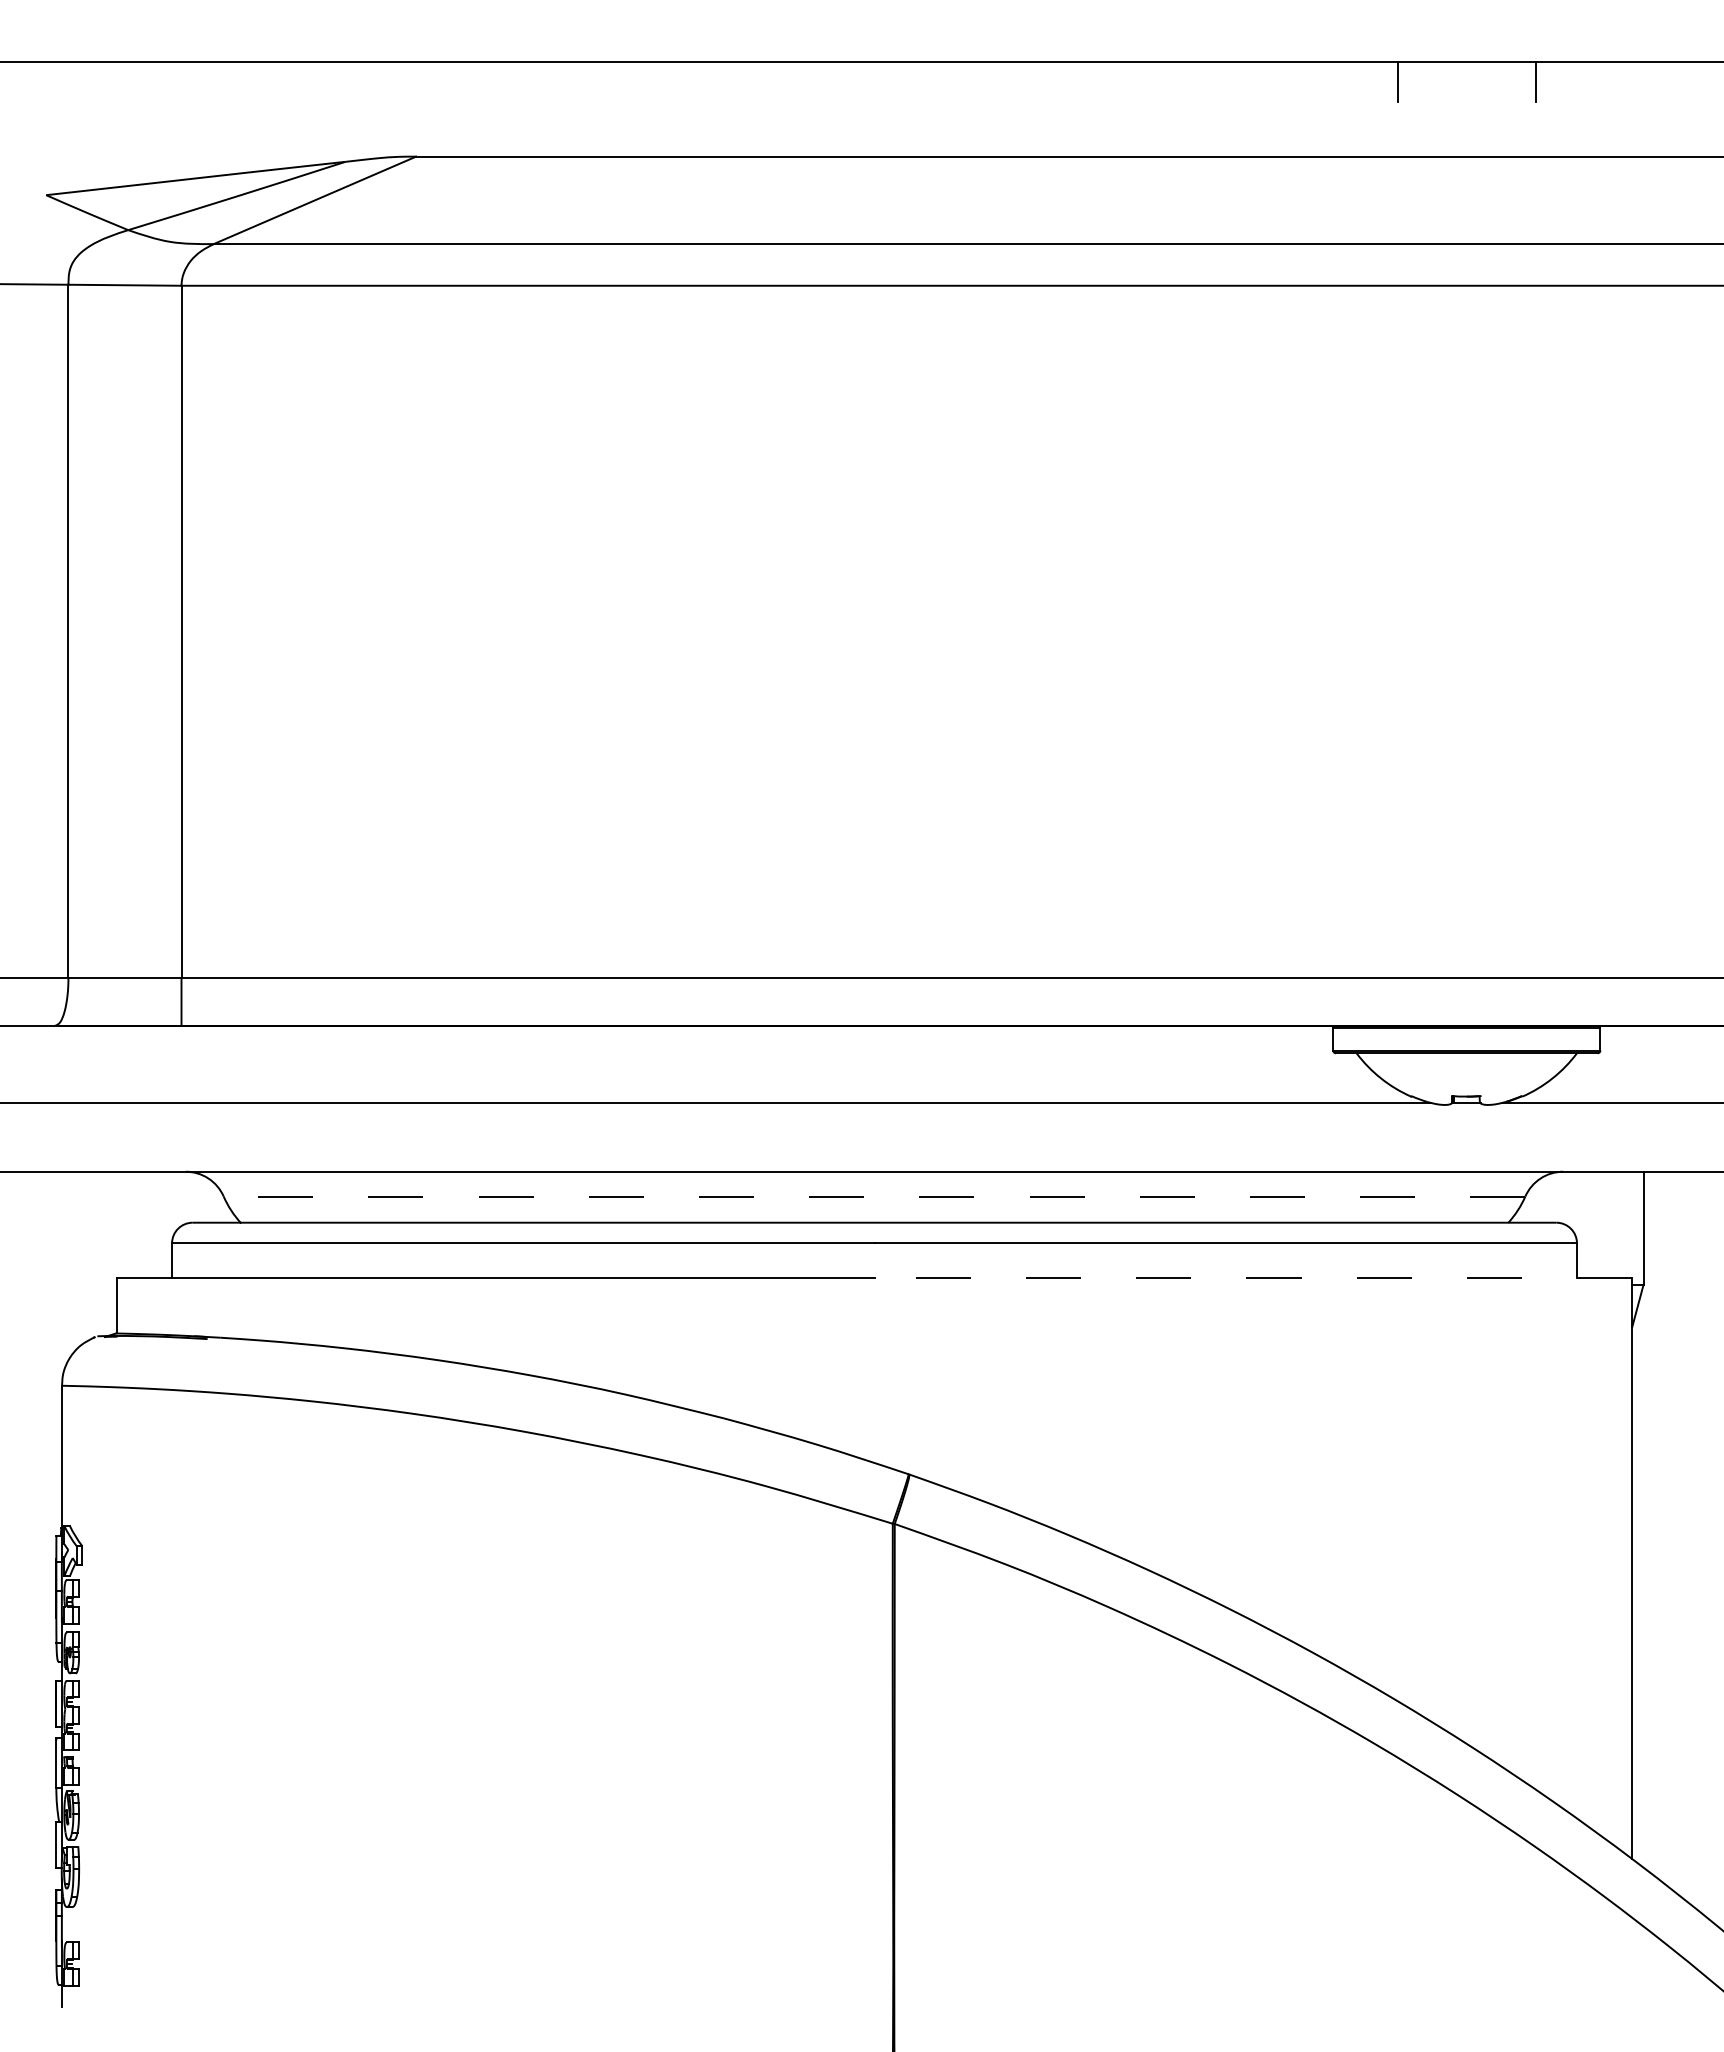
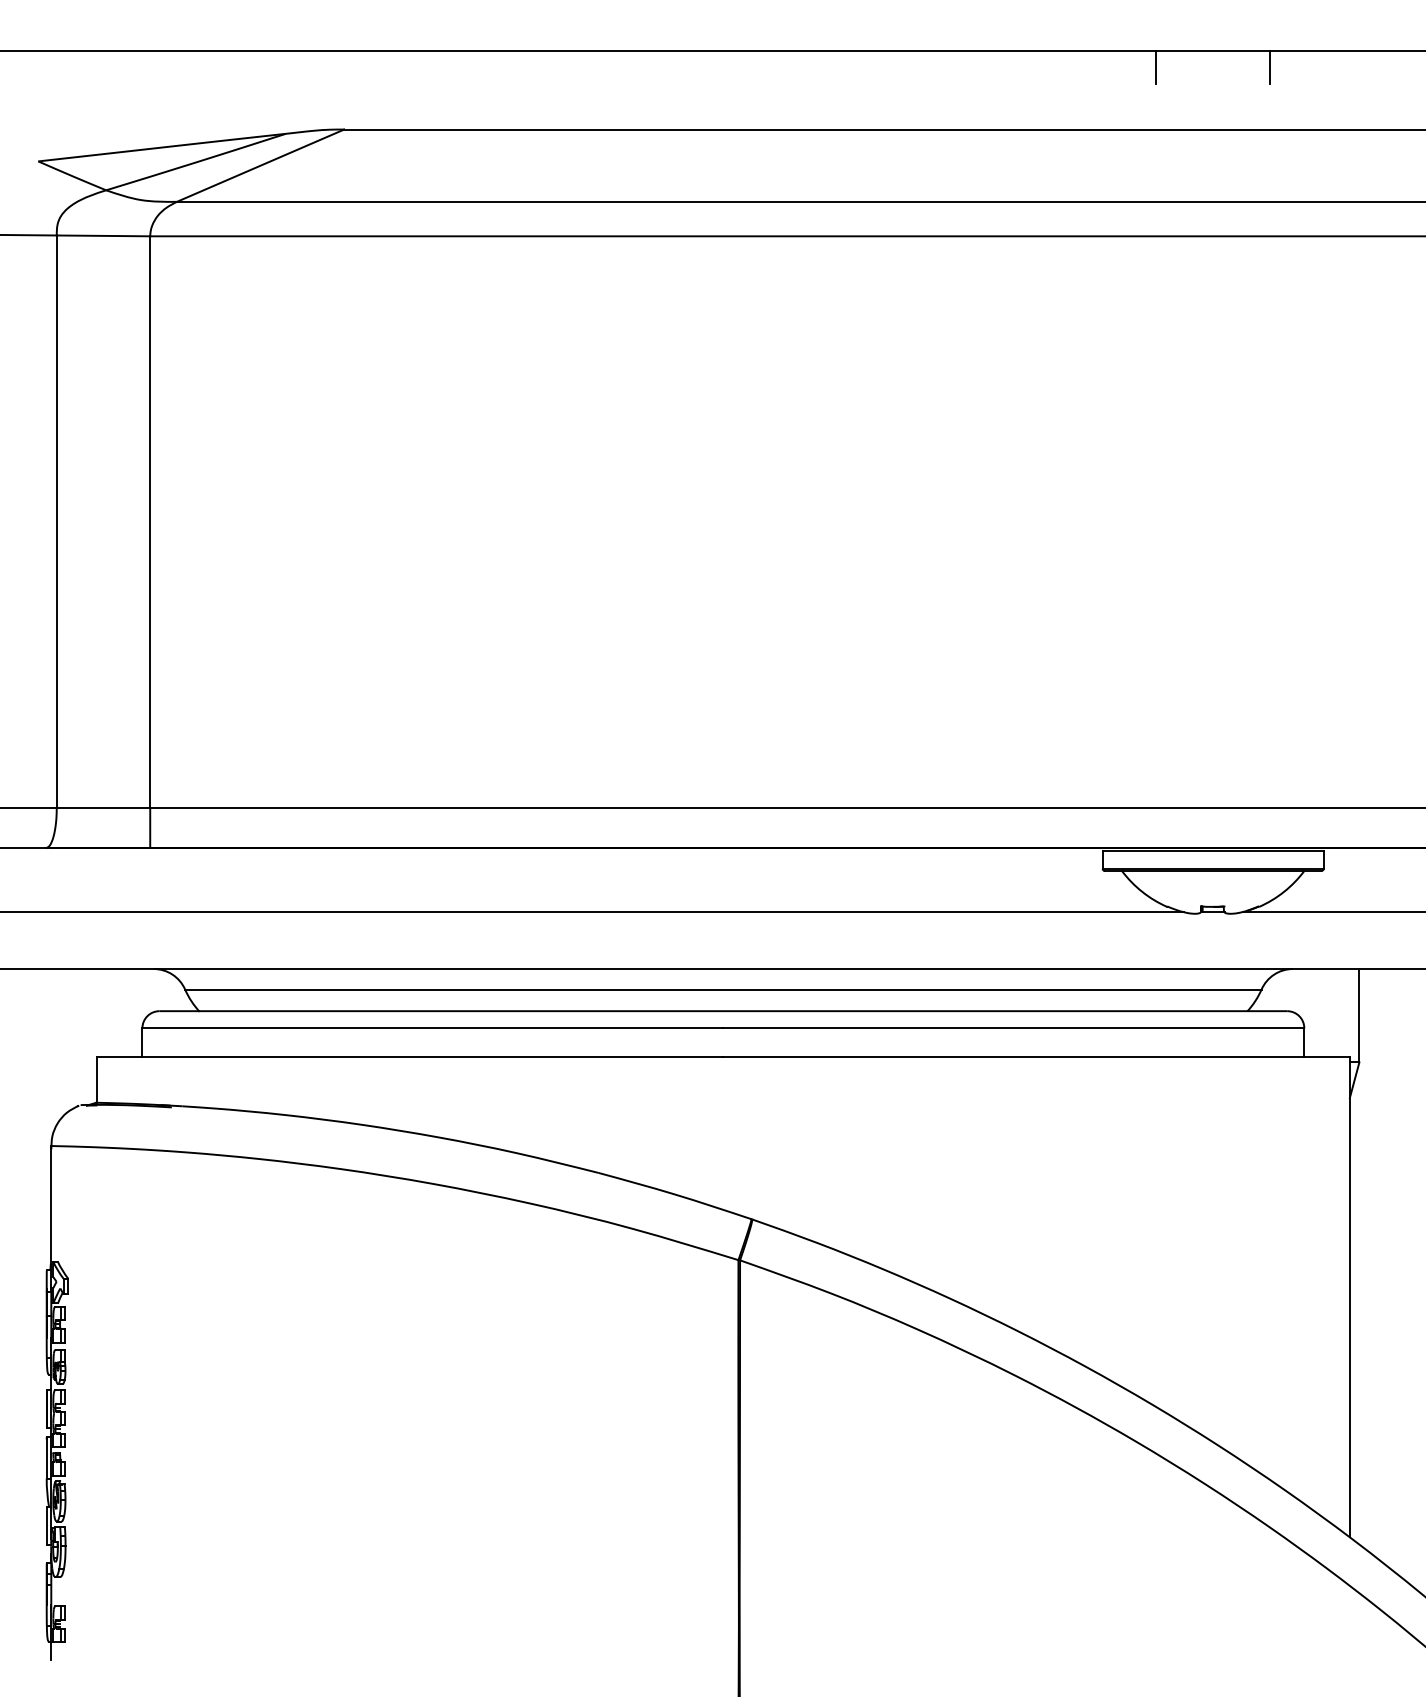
line: (874, 1196) -> (723, 989), dashed -> solid
line: (1253, 1277) -> (1036, 1056), dashed -> solid

